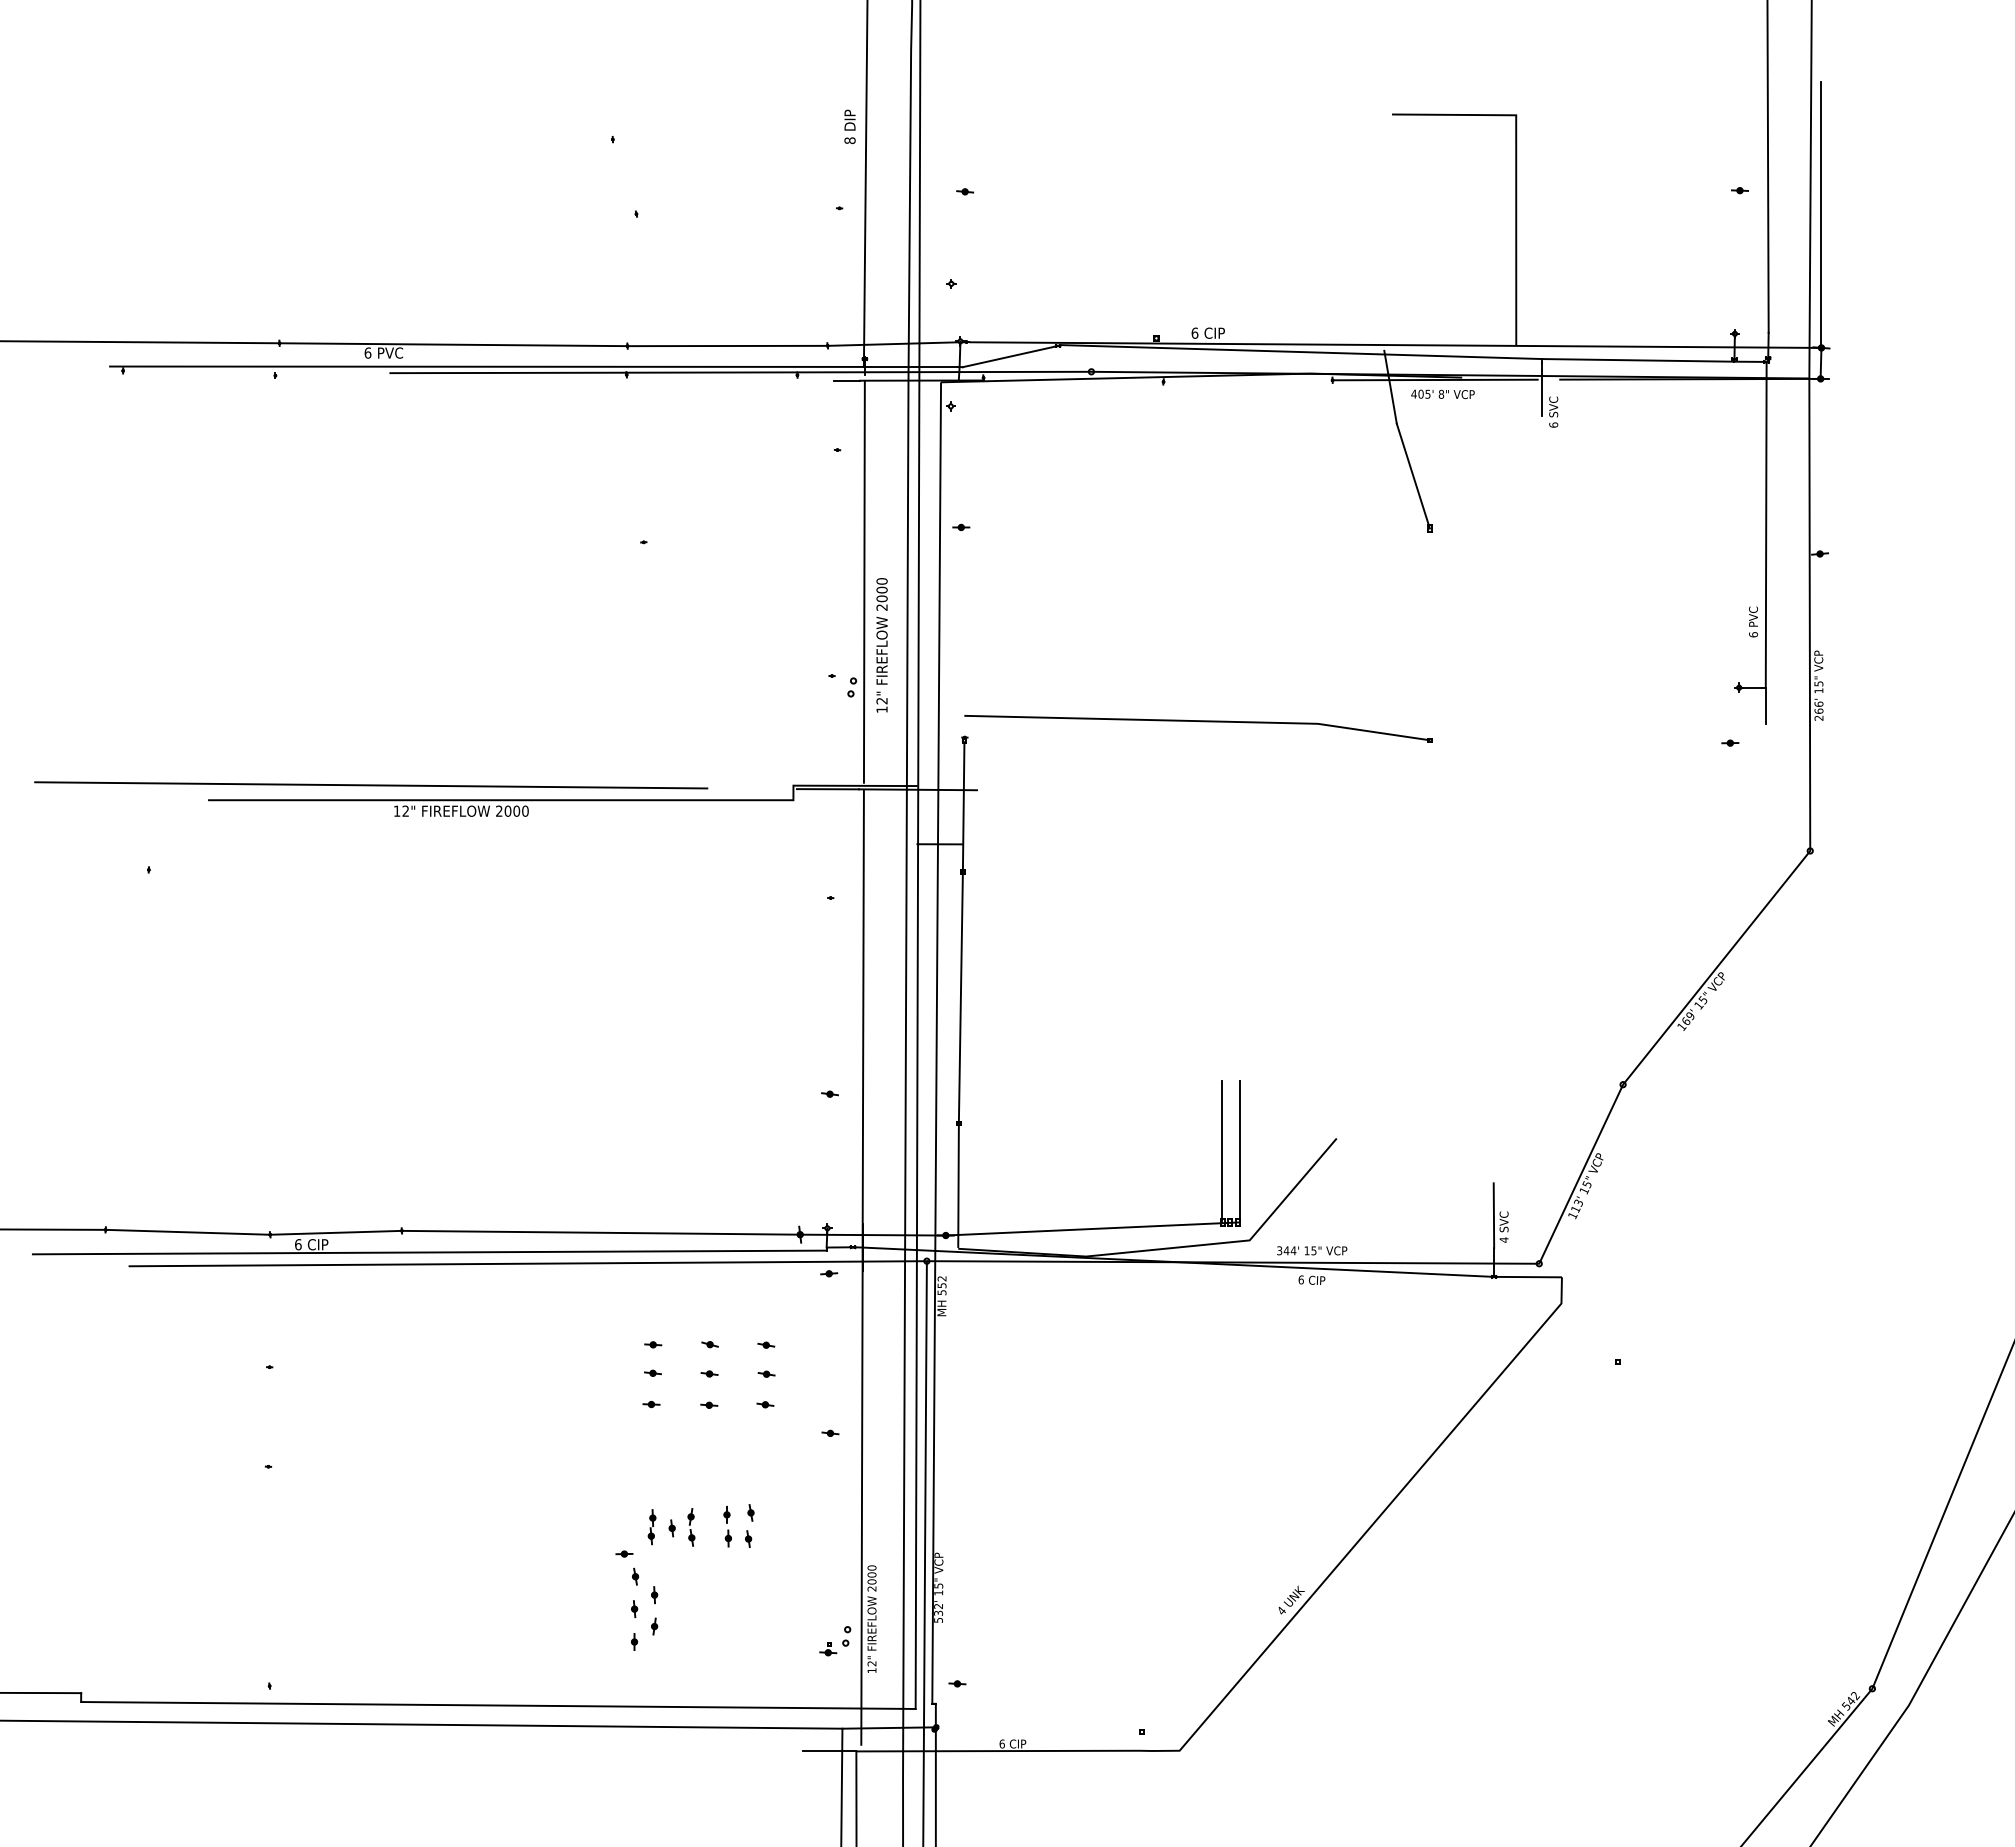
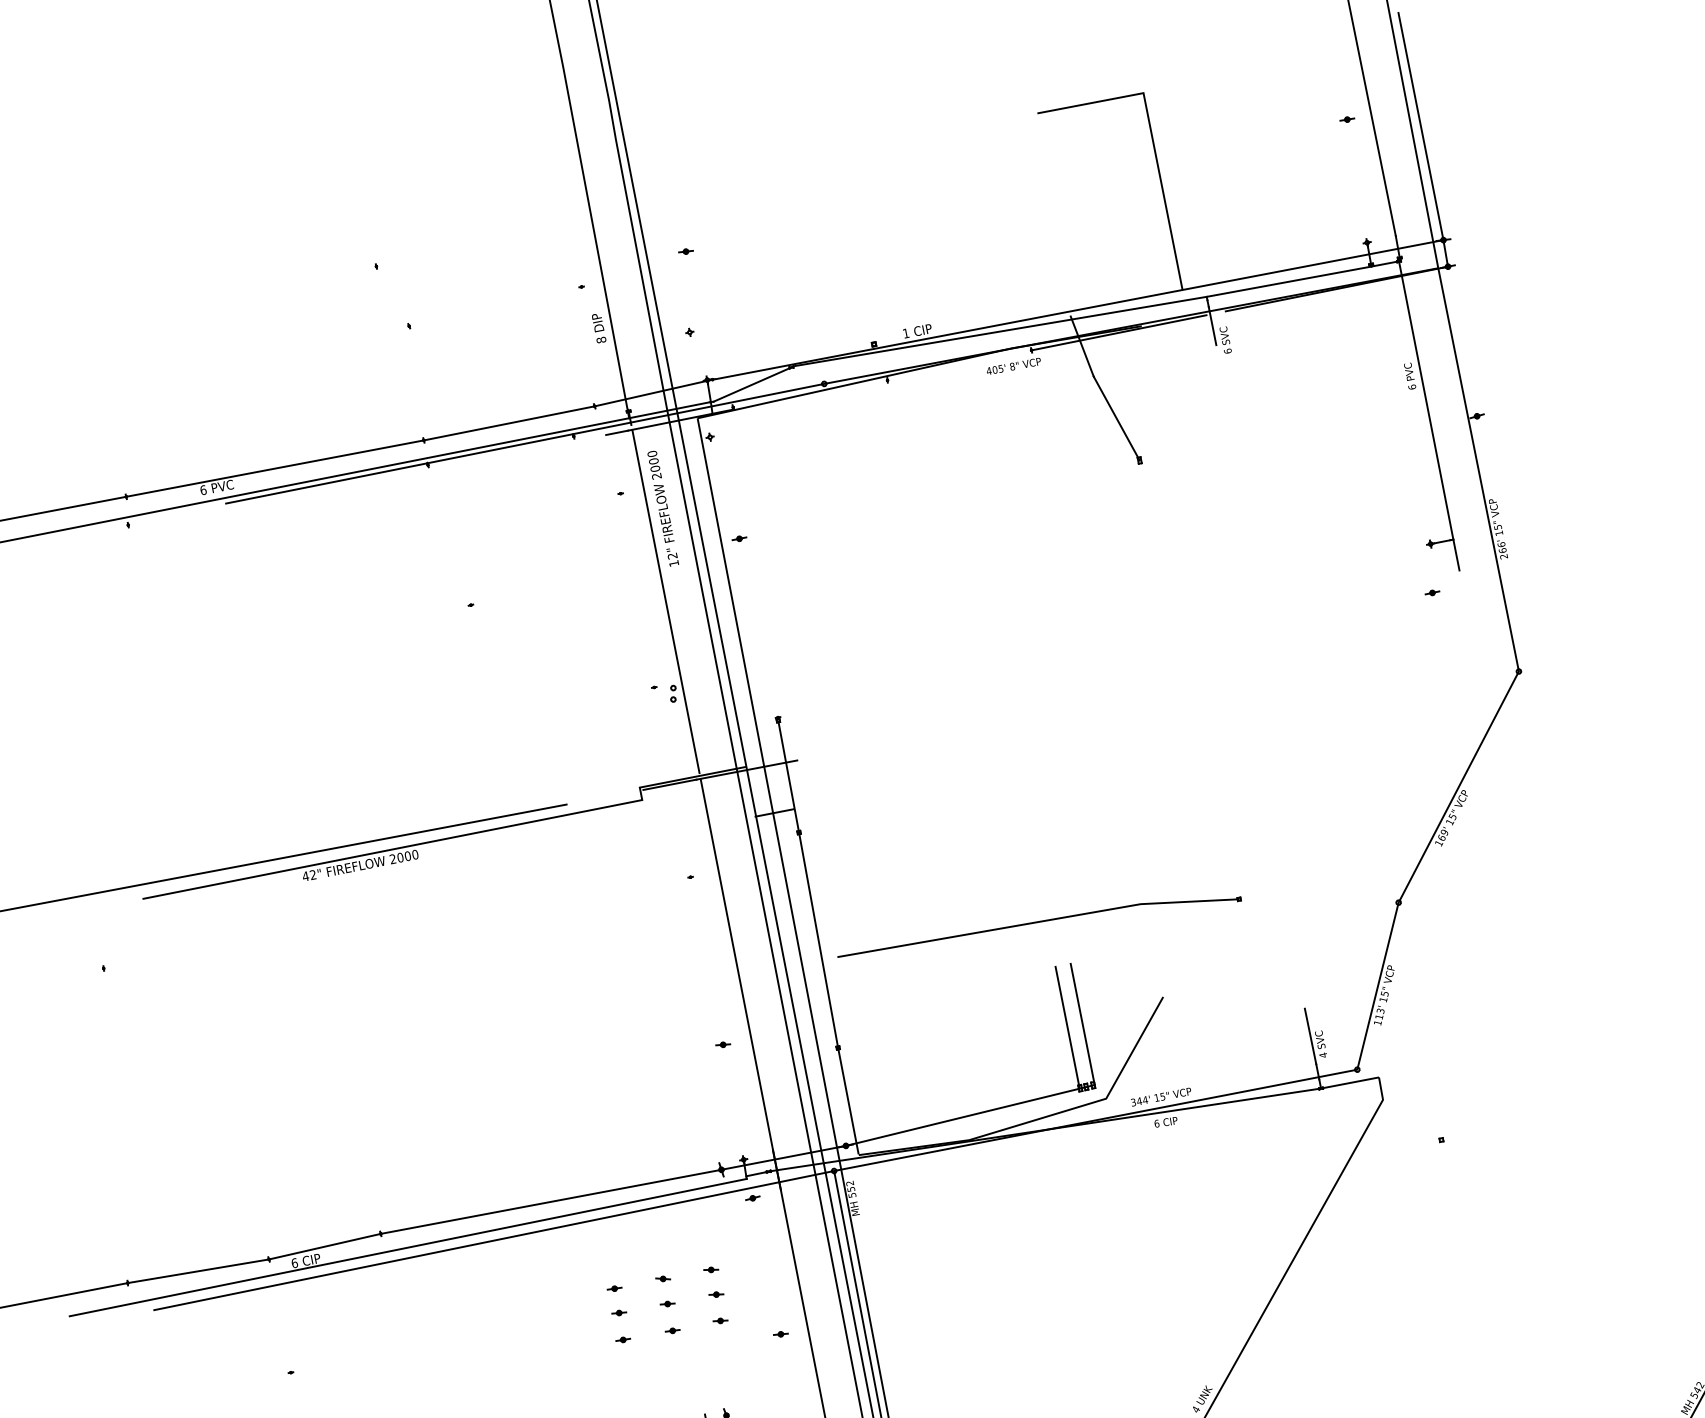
text: (849, 126) -> (598, 328), moved
text: (1194, 332) -> (905, 332), 6 -> 1
text: (1442, 394) -> (1013, 366), moved
text: (1753, 621) -> (1410, 375), moved
text: (881, 645) -> (662, 508), moved
part: (1200, 722) -> (1040, 922), moved
text: (396, 810) -> (305, 875), 12" -> 42"

